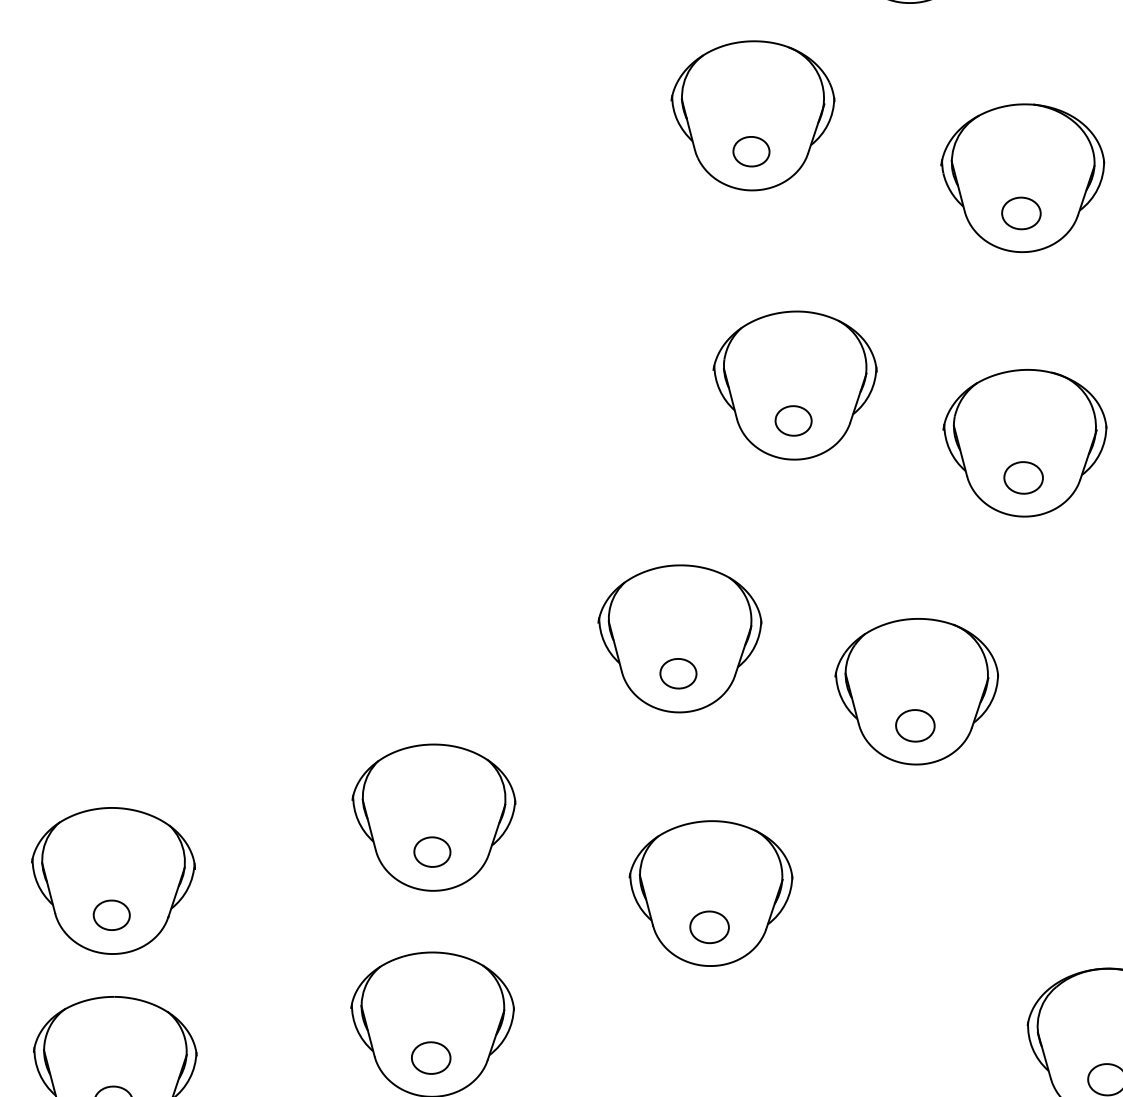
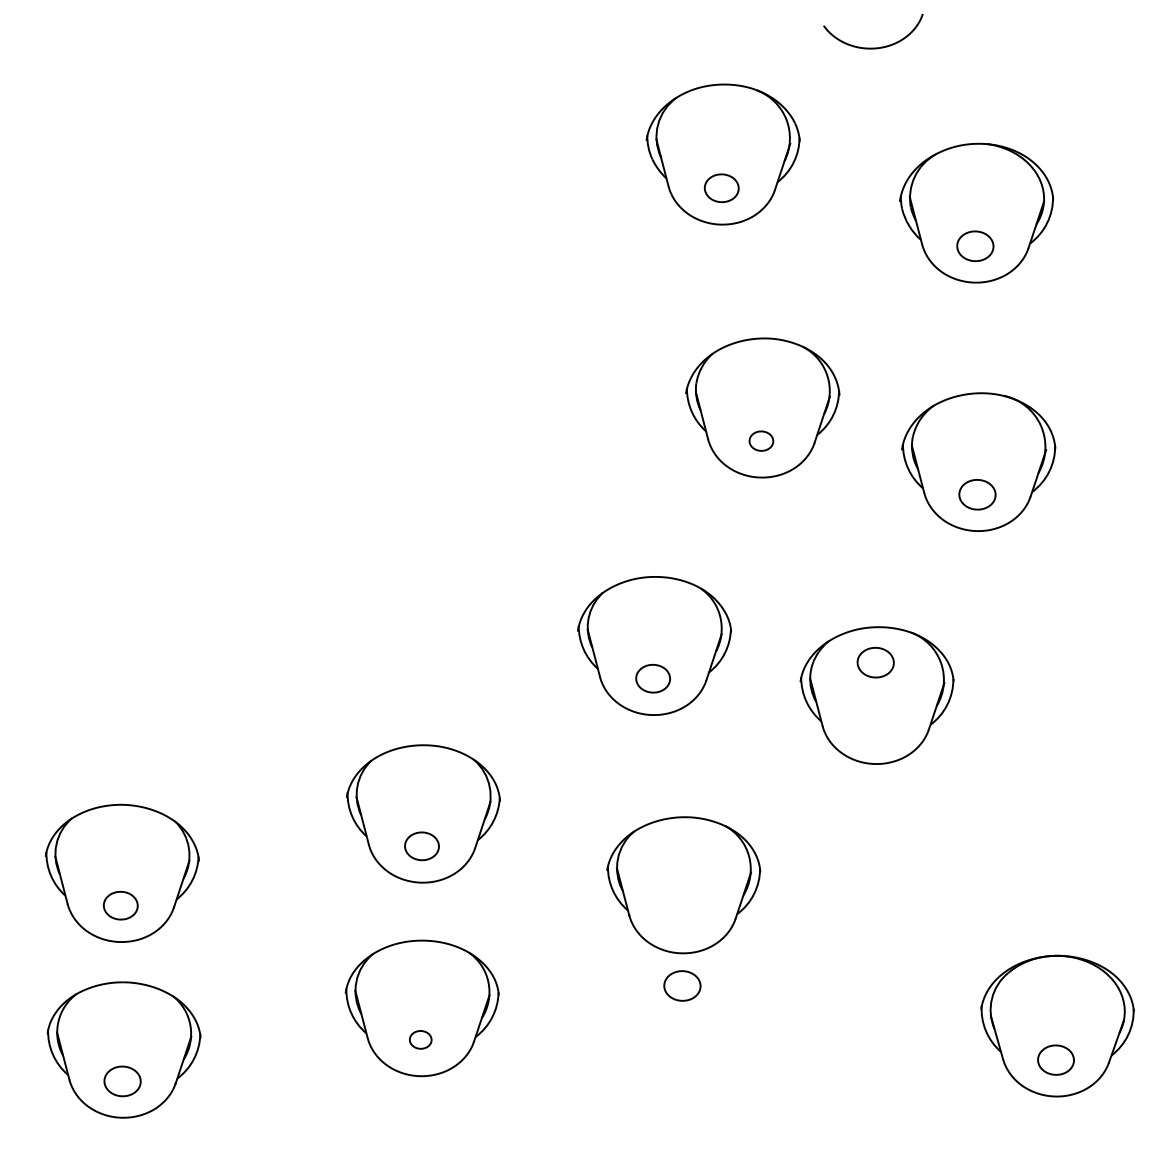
part: (793, 420) -> (761, 440), size x0.7
part: (915, 725) -> (875, 662), moved
part: (709, 926) -> (682, 985), moved
part: (430, 1057) -> (420, 1039), size x0.6

